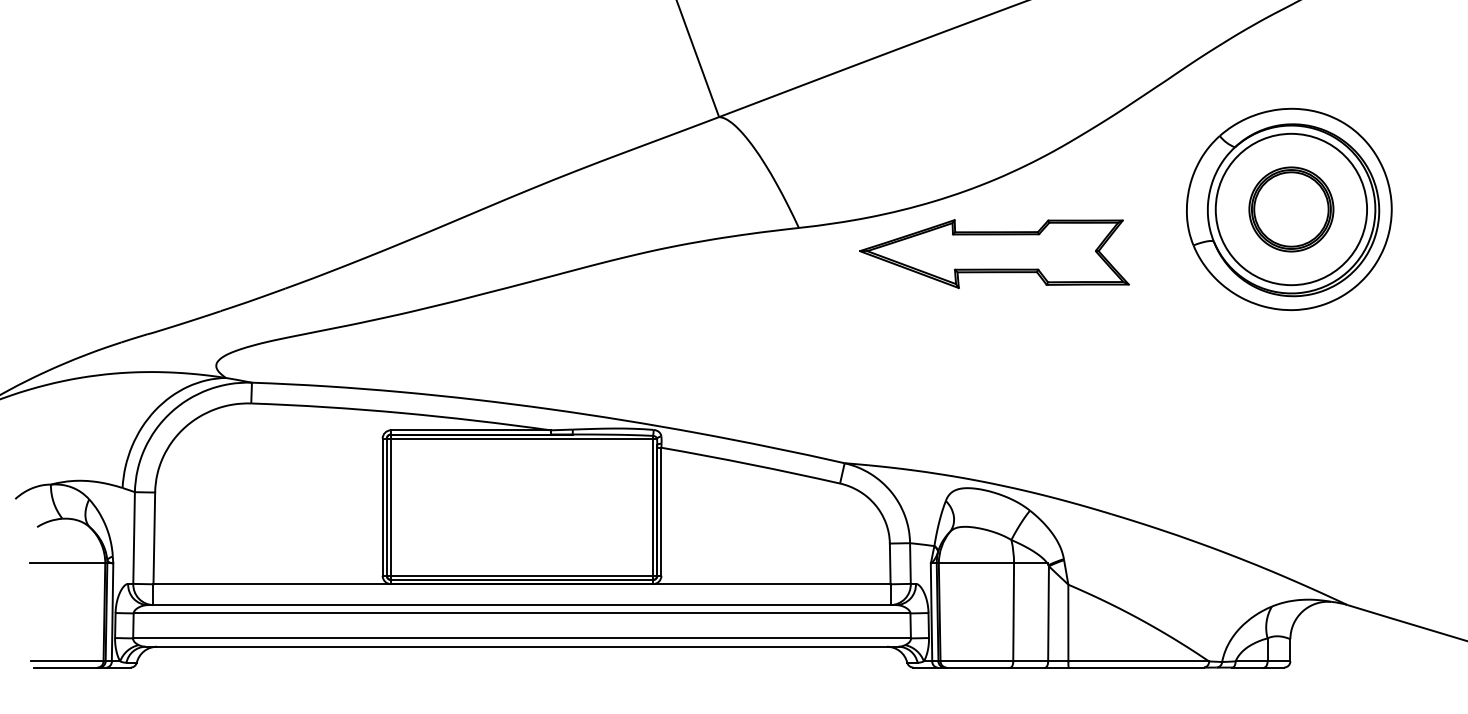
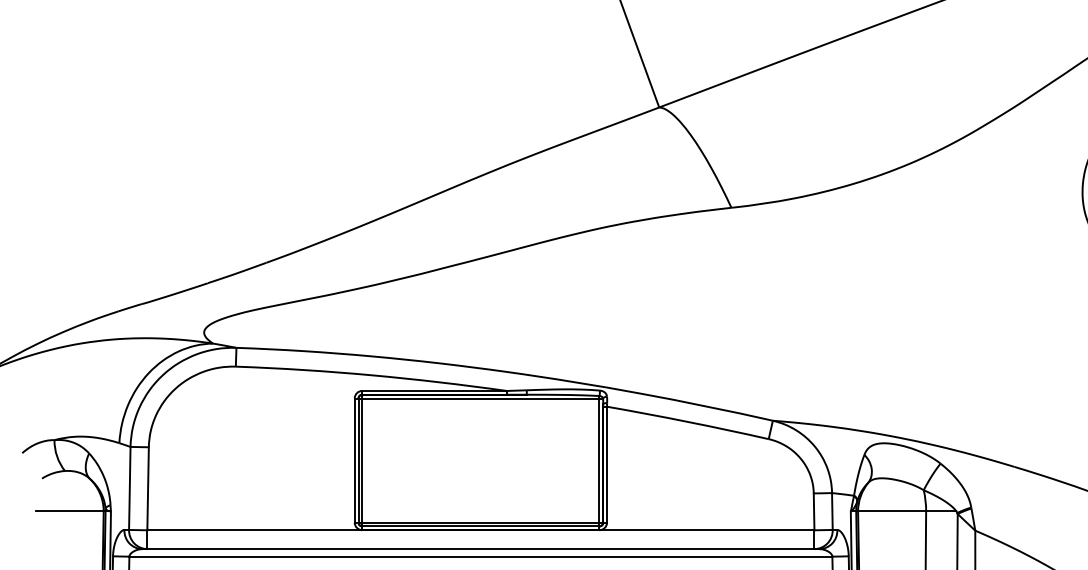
part: (994, 254) -> (908, 231), removed

